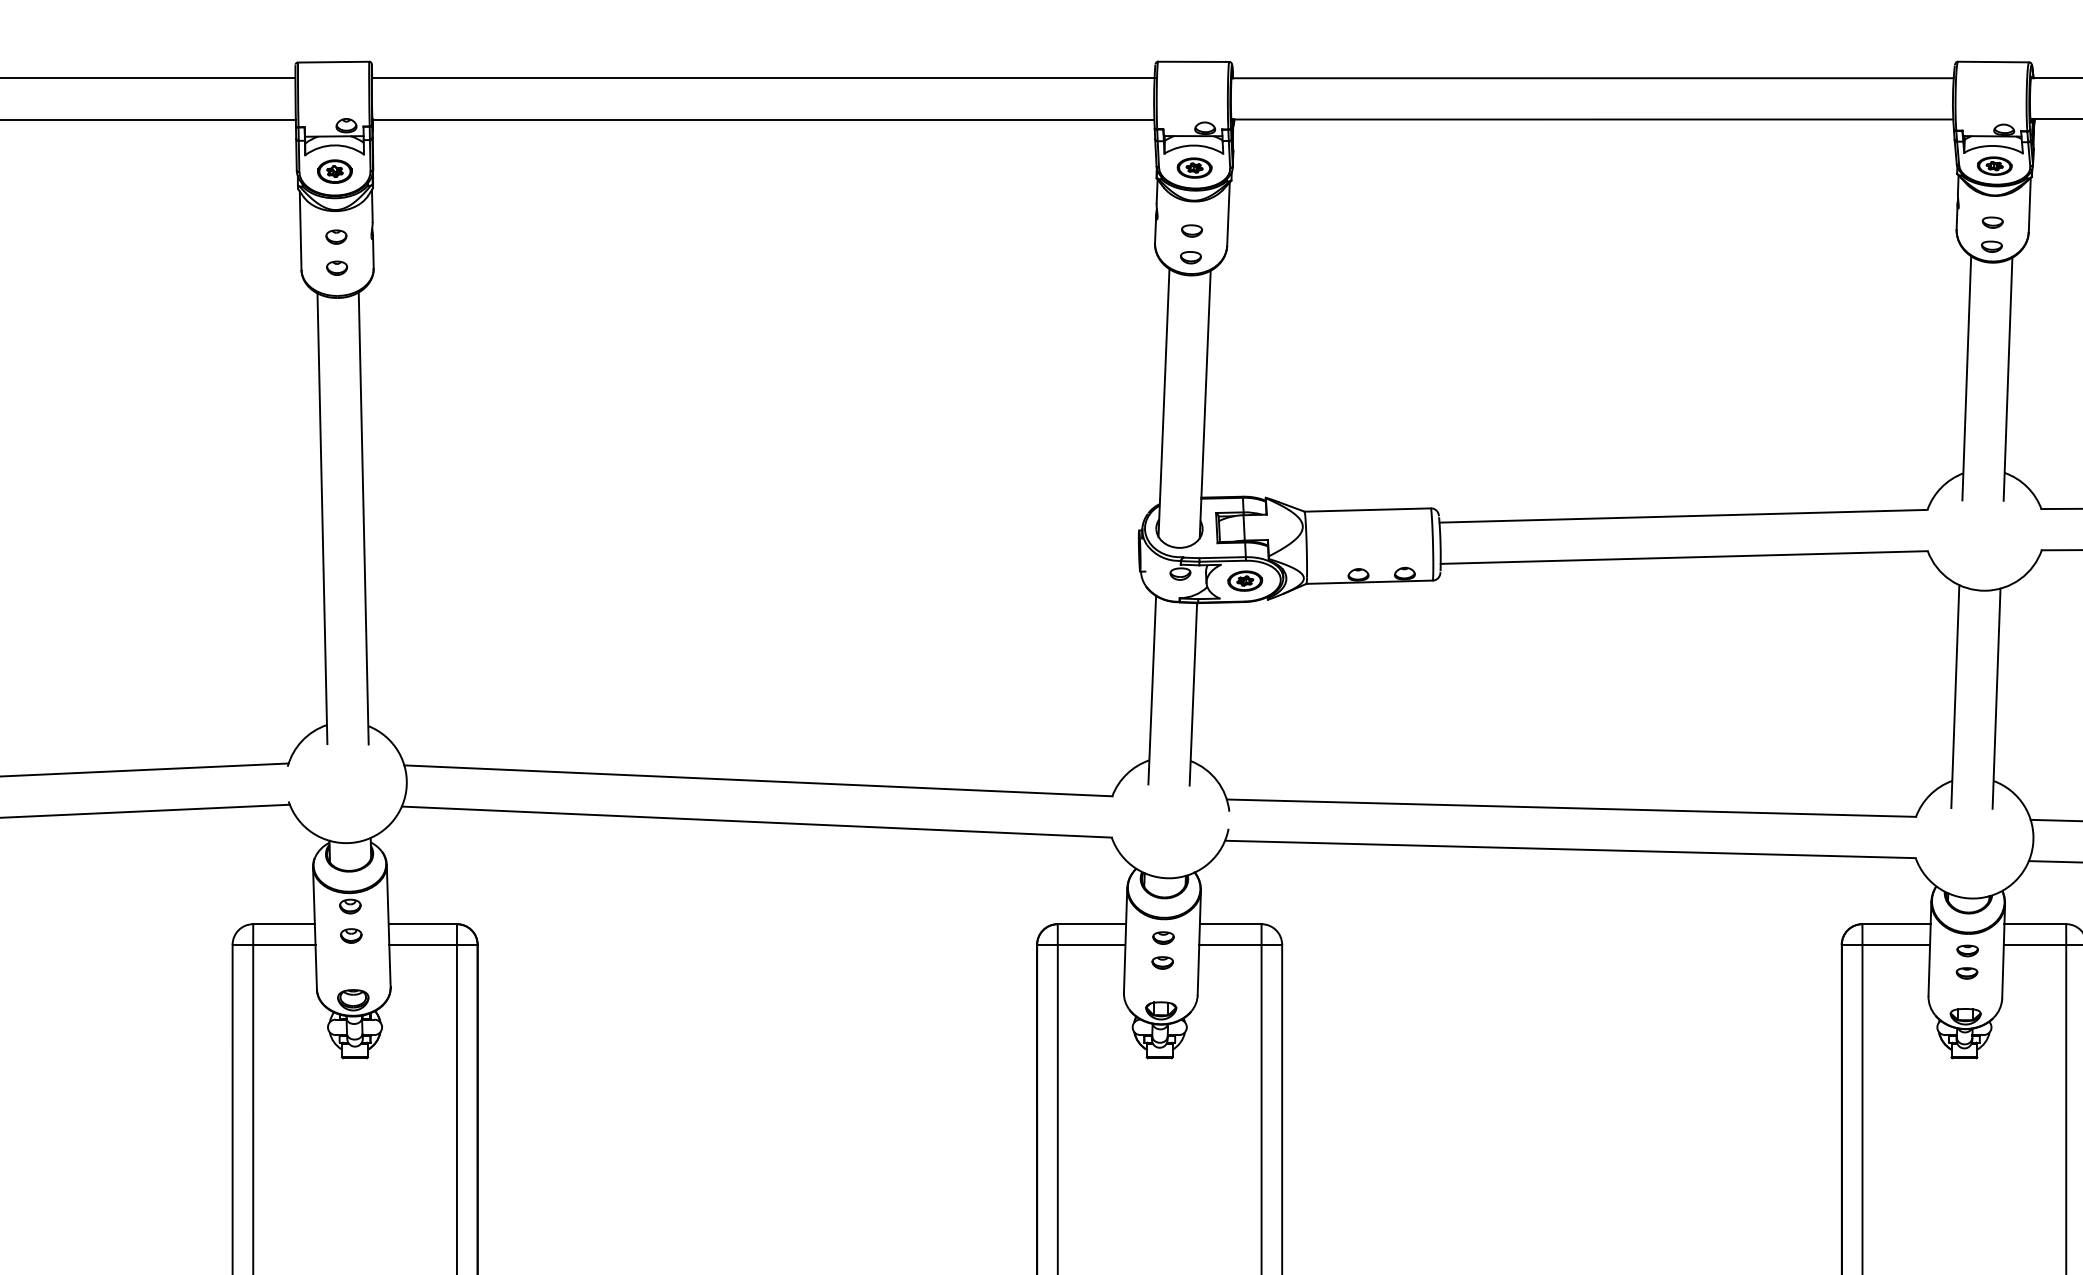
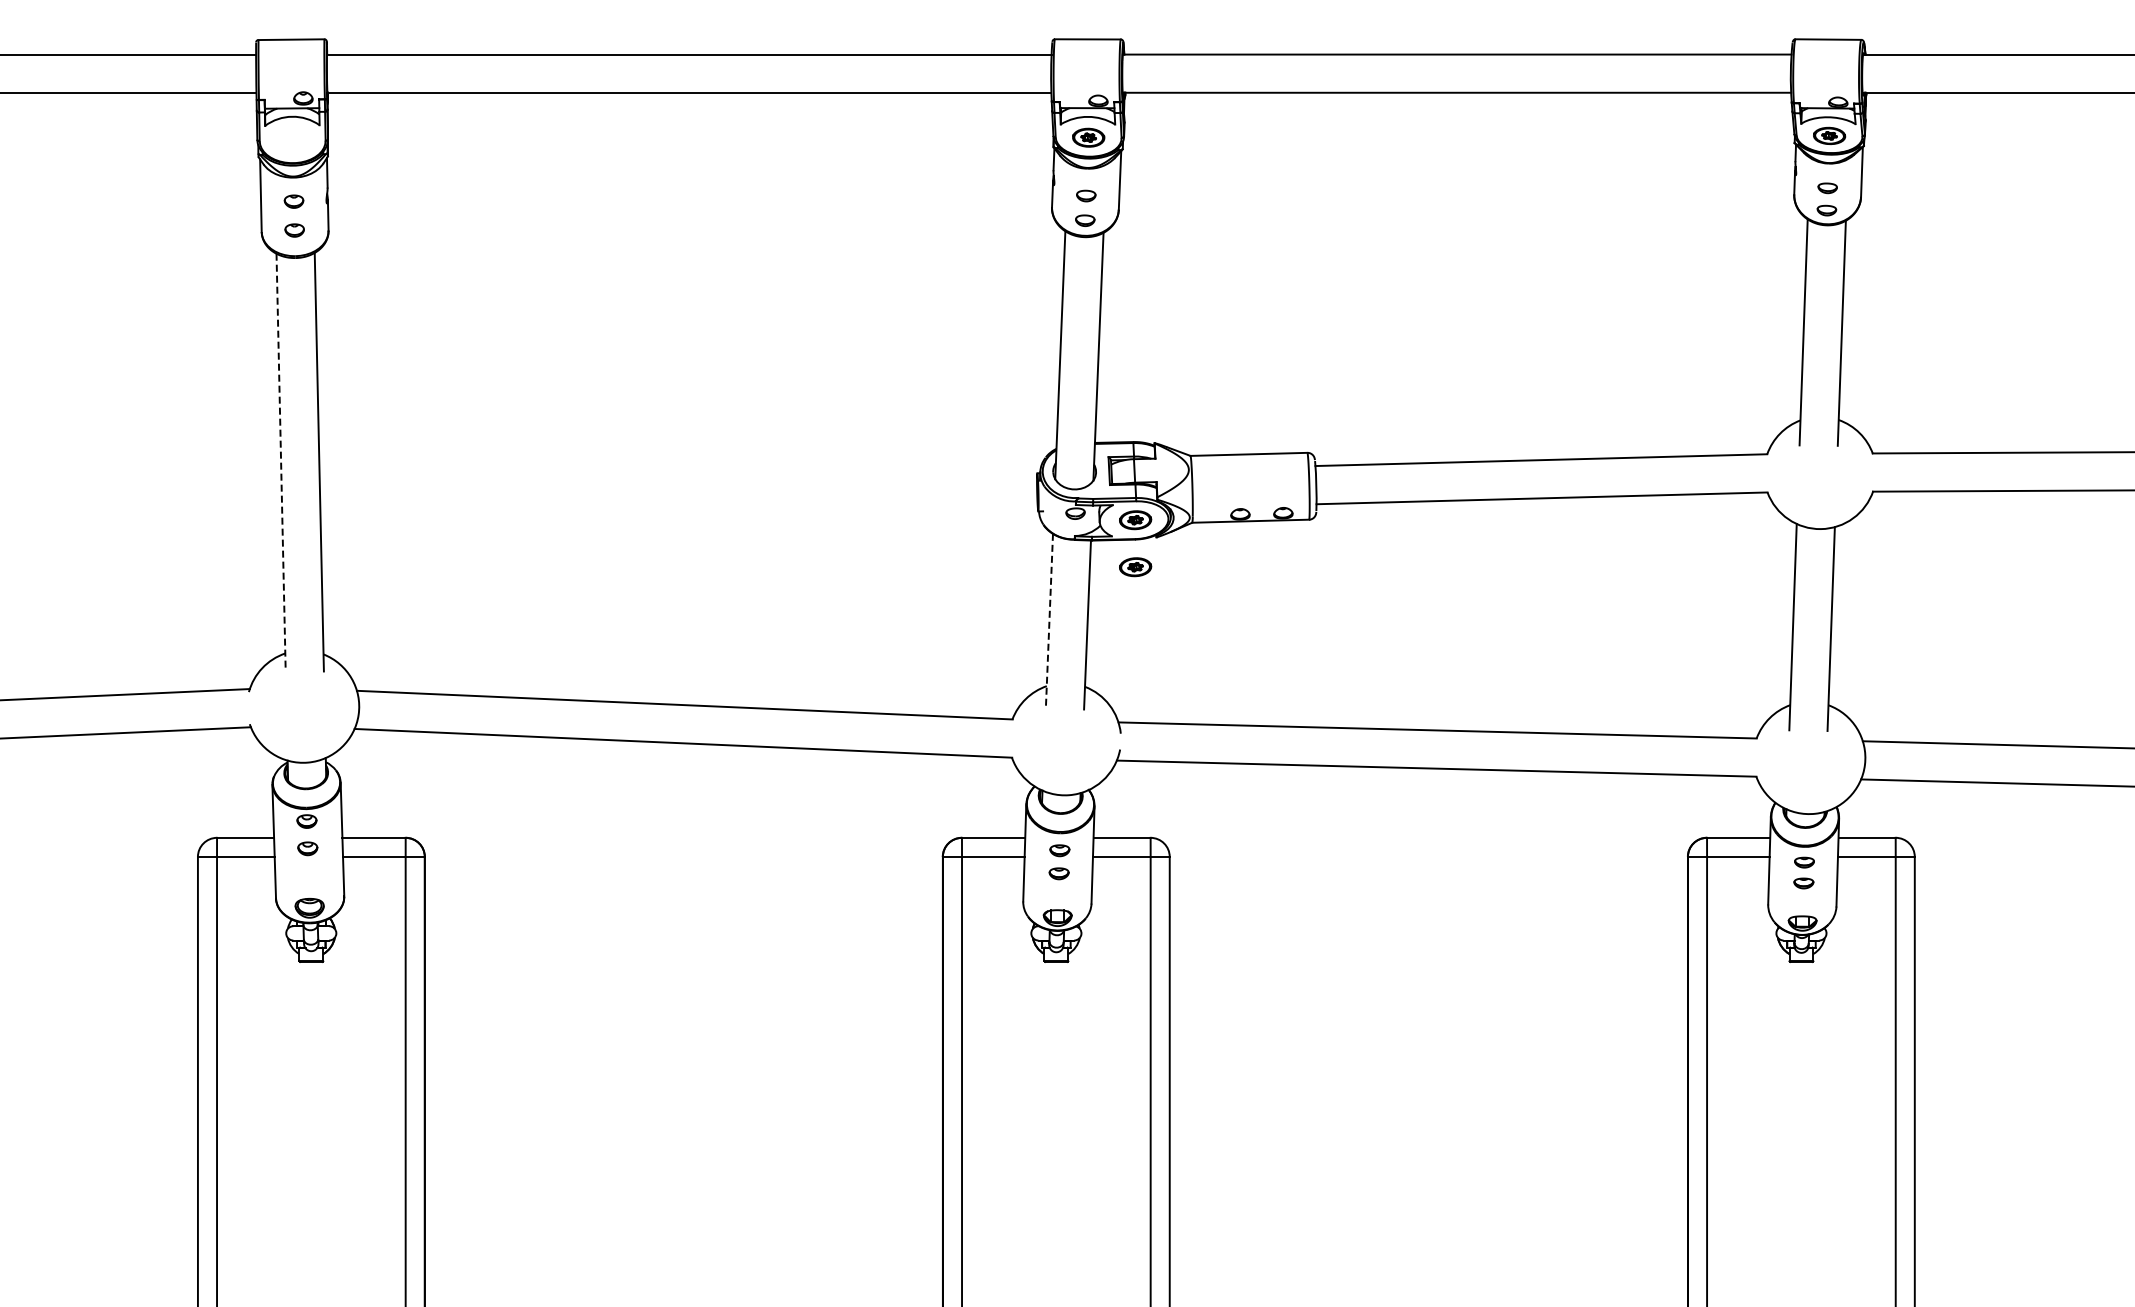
part: (334, 171) -> (292, 140), removed
line: (322, 518) -> (281, 462), solid -> dashed
part: (1245, 632) -> (1135, 567), added
line: (1152, 690) -> (1049, 621), solid -> dashed

